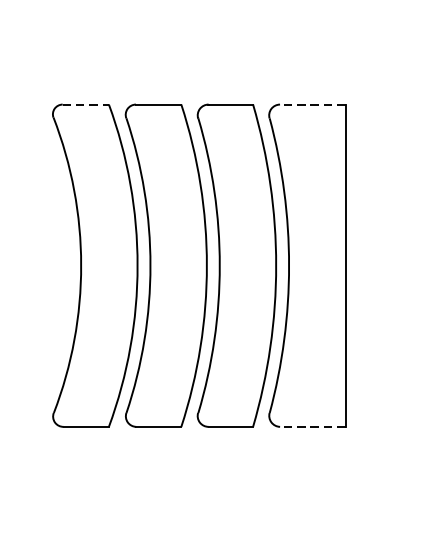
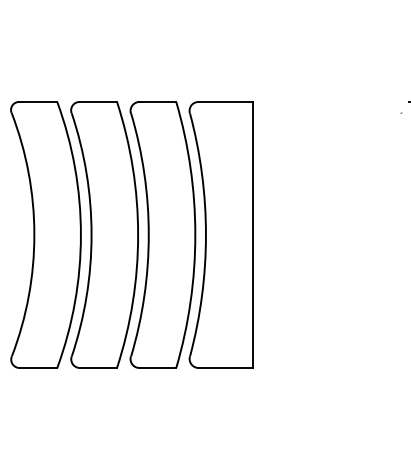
line: (86, 104) -> (38, 101), dashed -> solid
line: (312, 104) -> (225, 101), dashed -> solid
line: (312, 427) -> (225, 368), dashed -> solid

